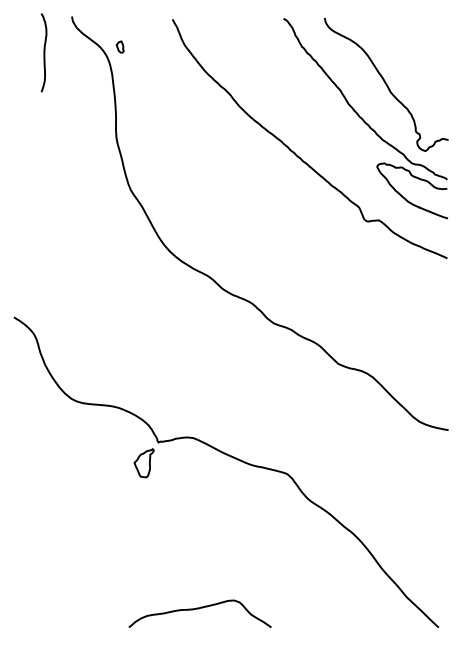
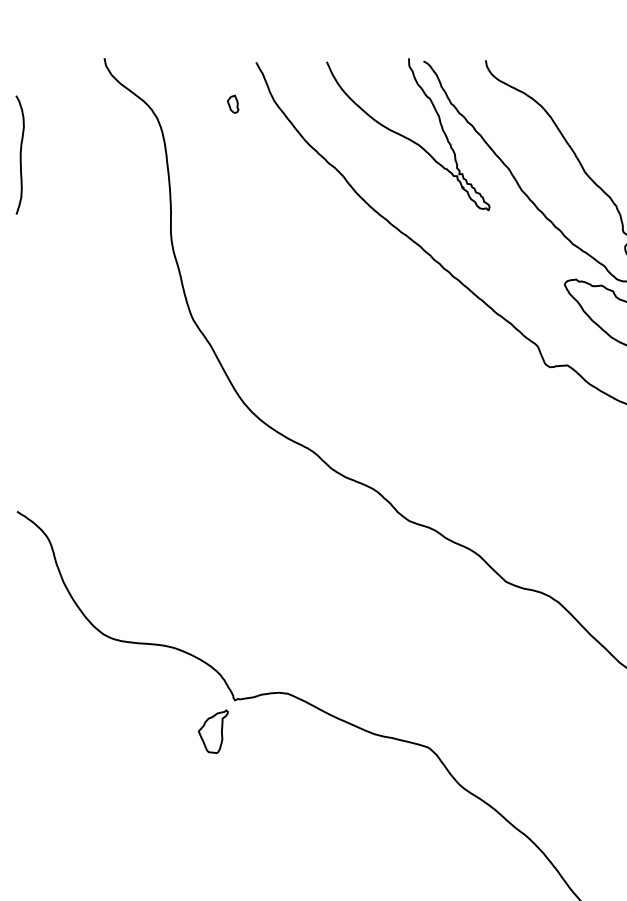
part: (119, 46) -> (231, 103), moved
curve: (43, 52) -> (19, 154), moved
curve: (272, 68) -> (406, 136), added

